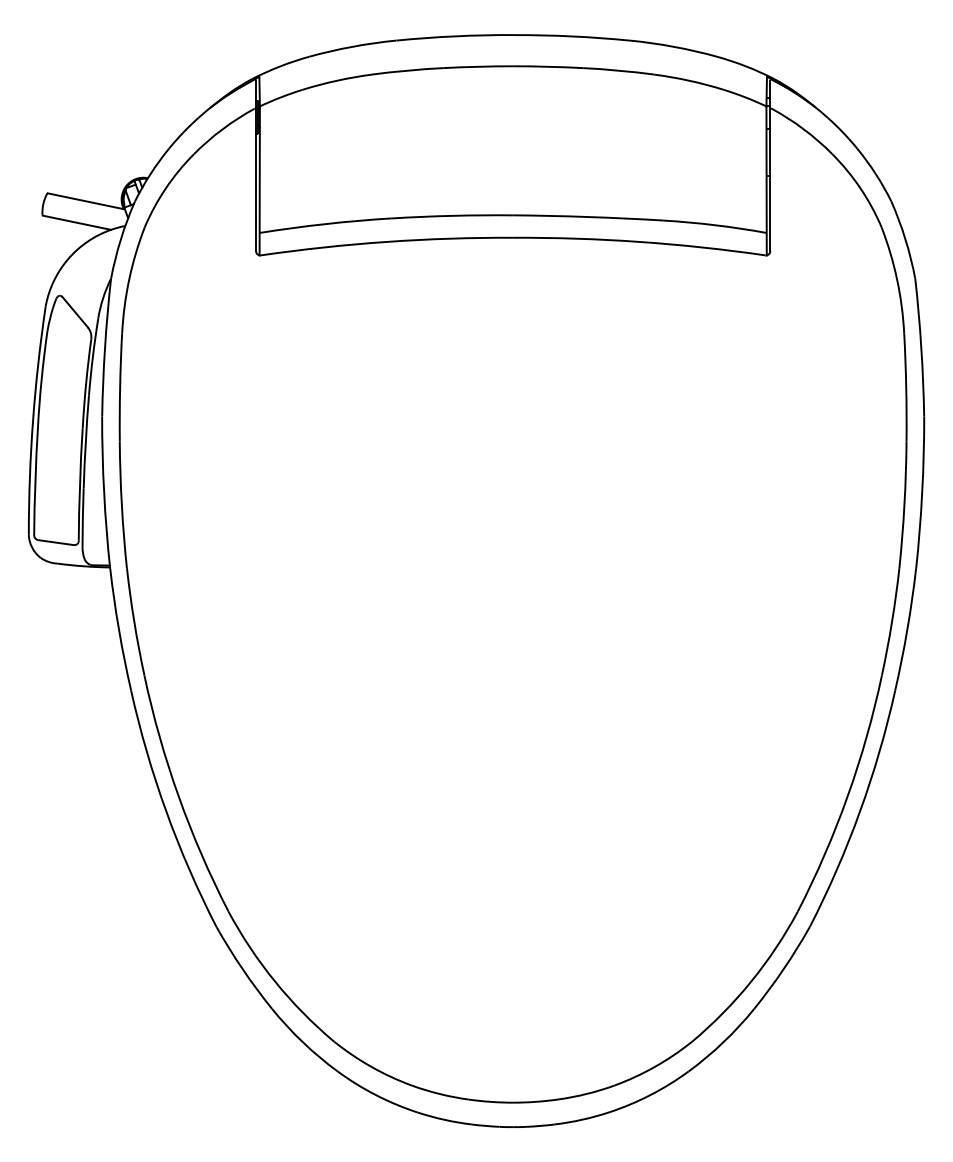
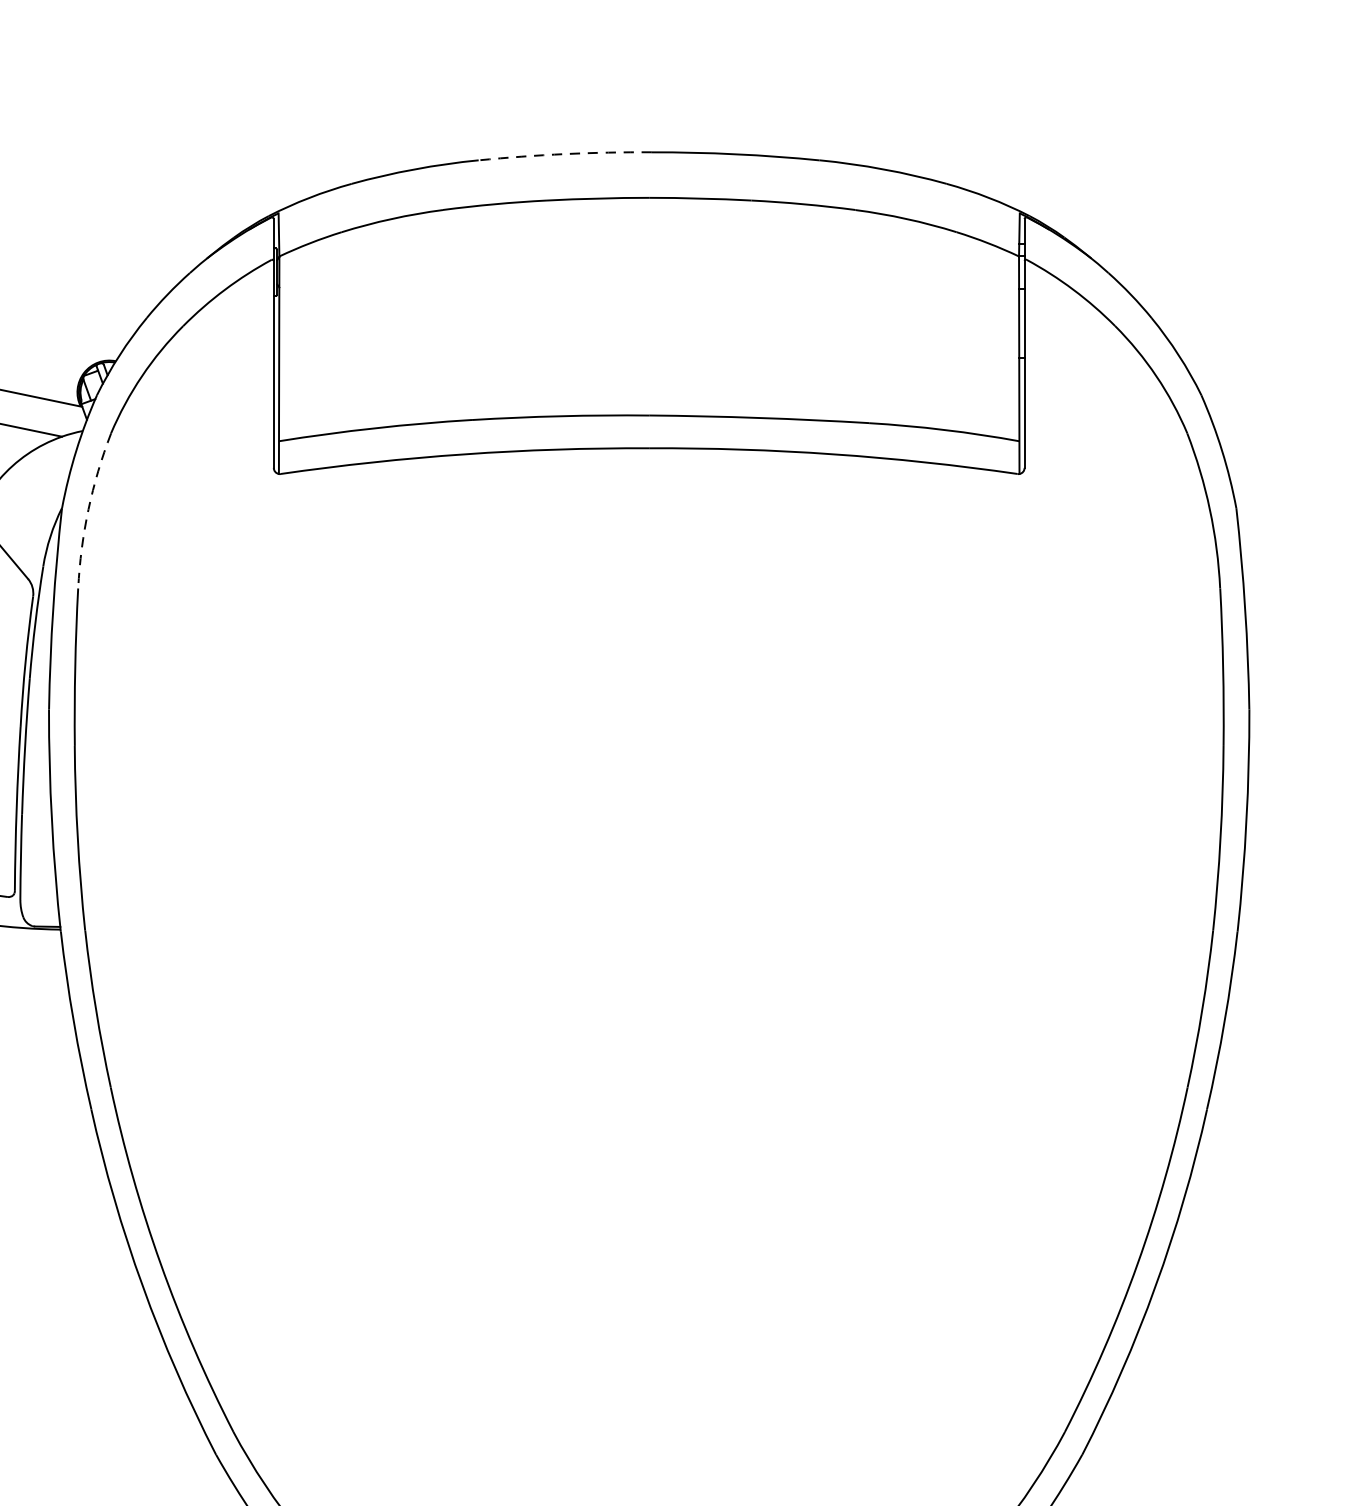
arc: (455, 36) -> (564, 154), solid -> dashed
arc: (129, 279) -> (88, 509), solid -> dashed

